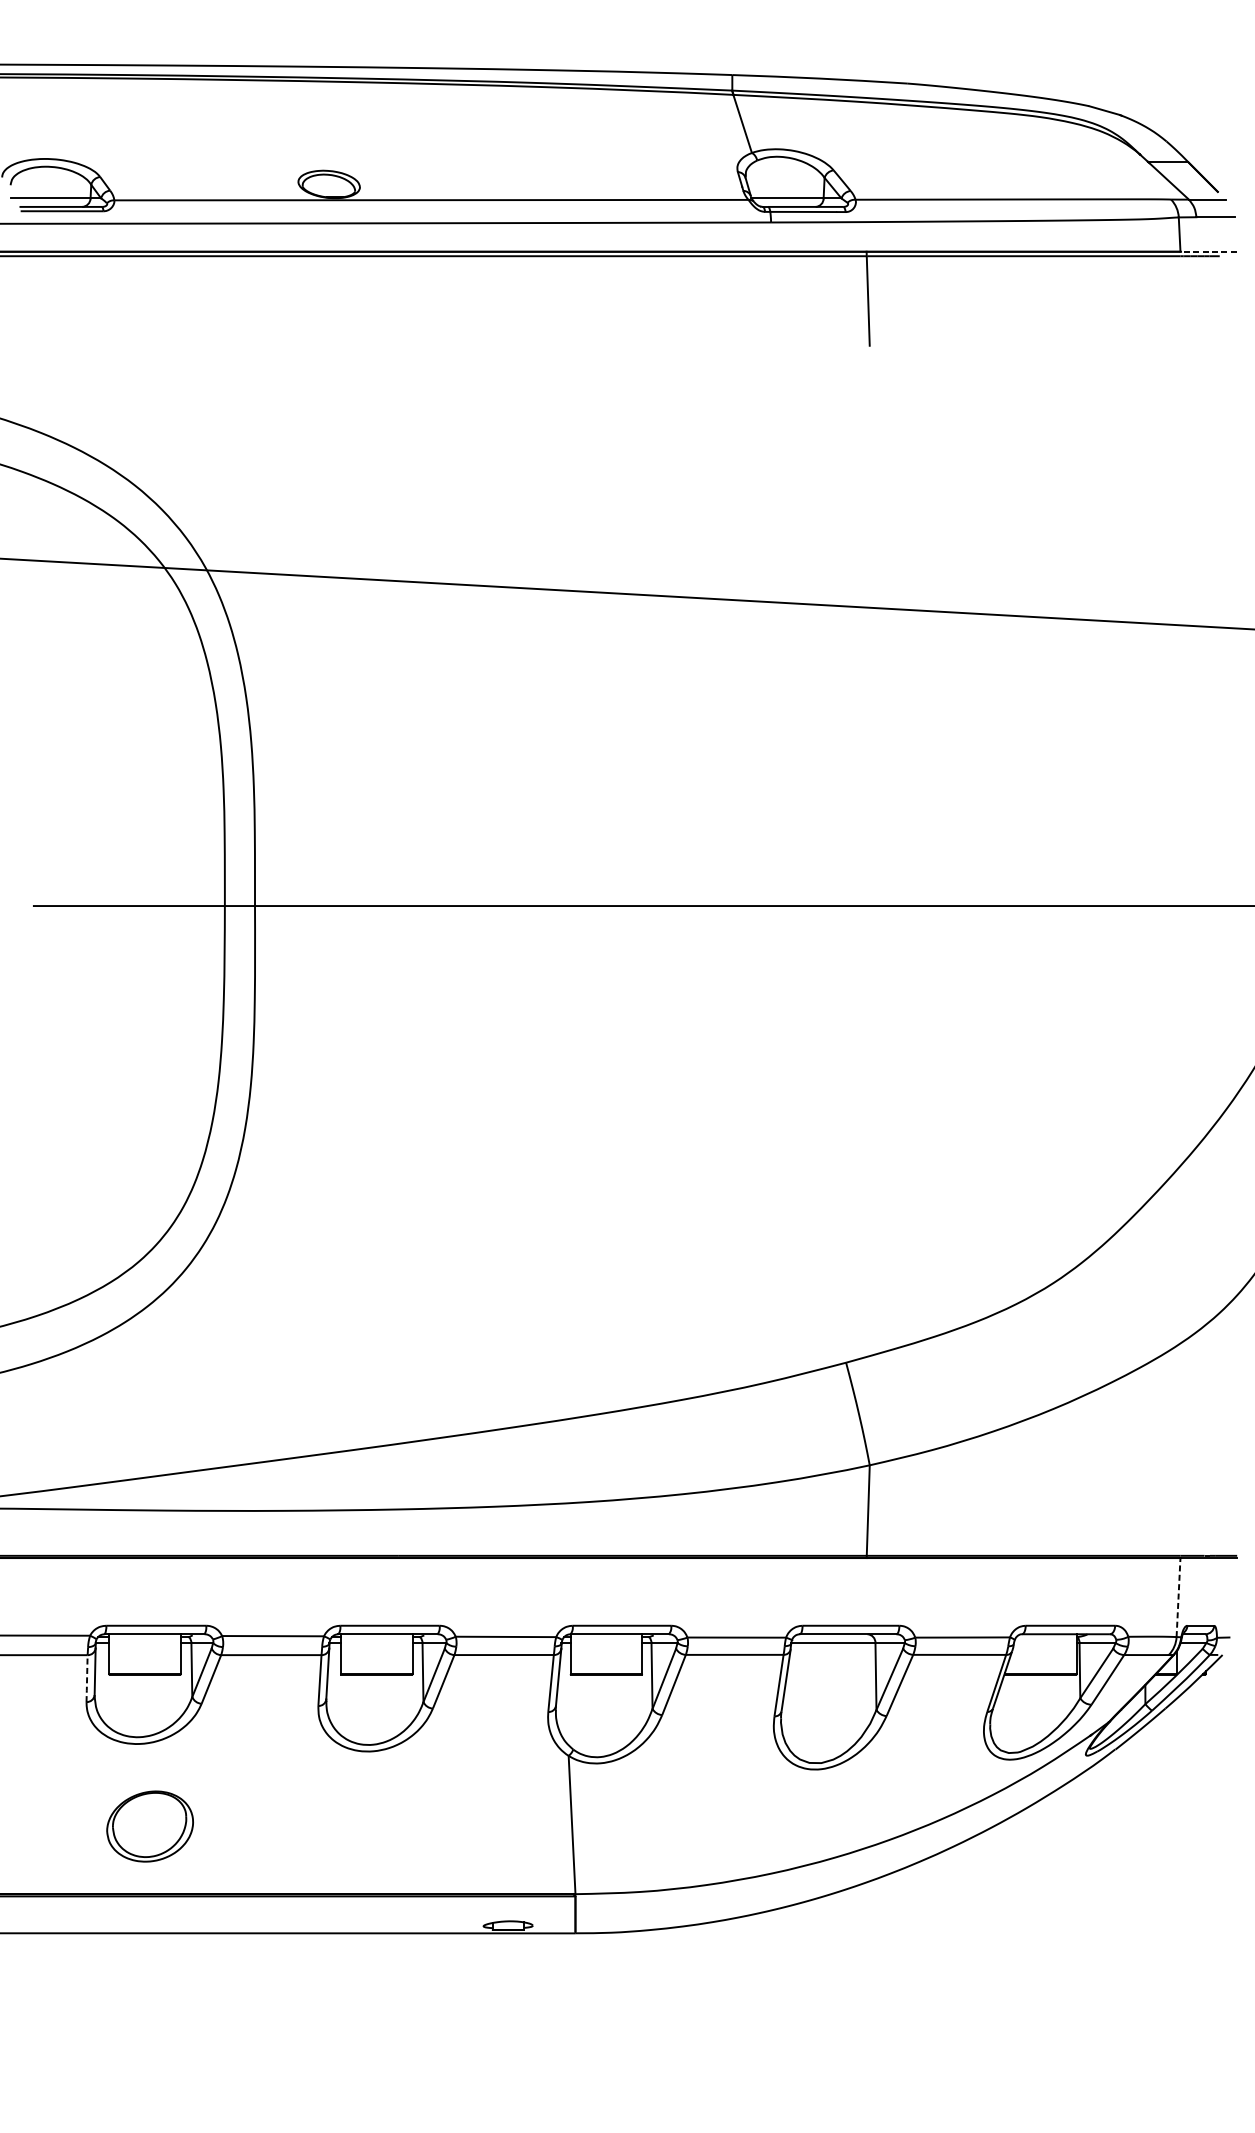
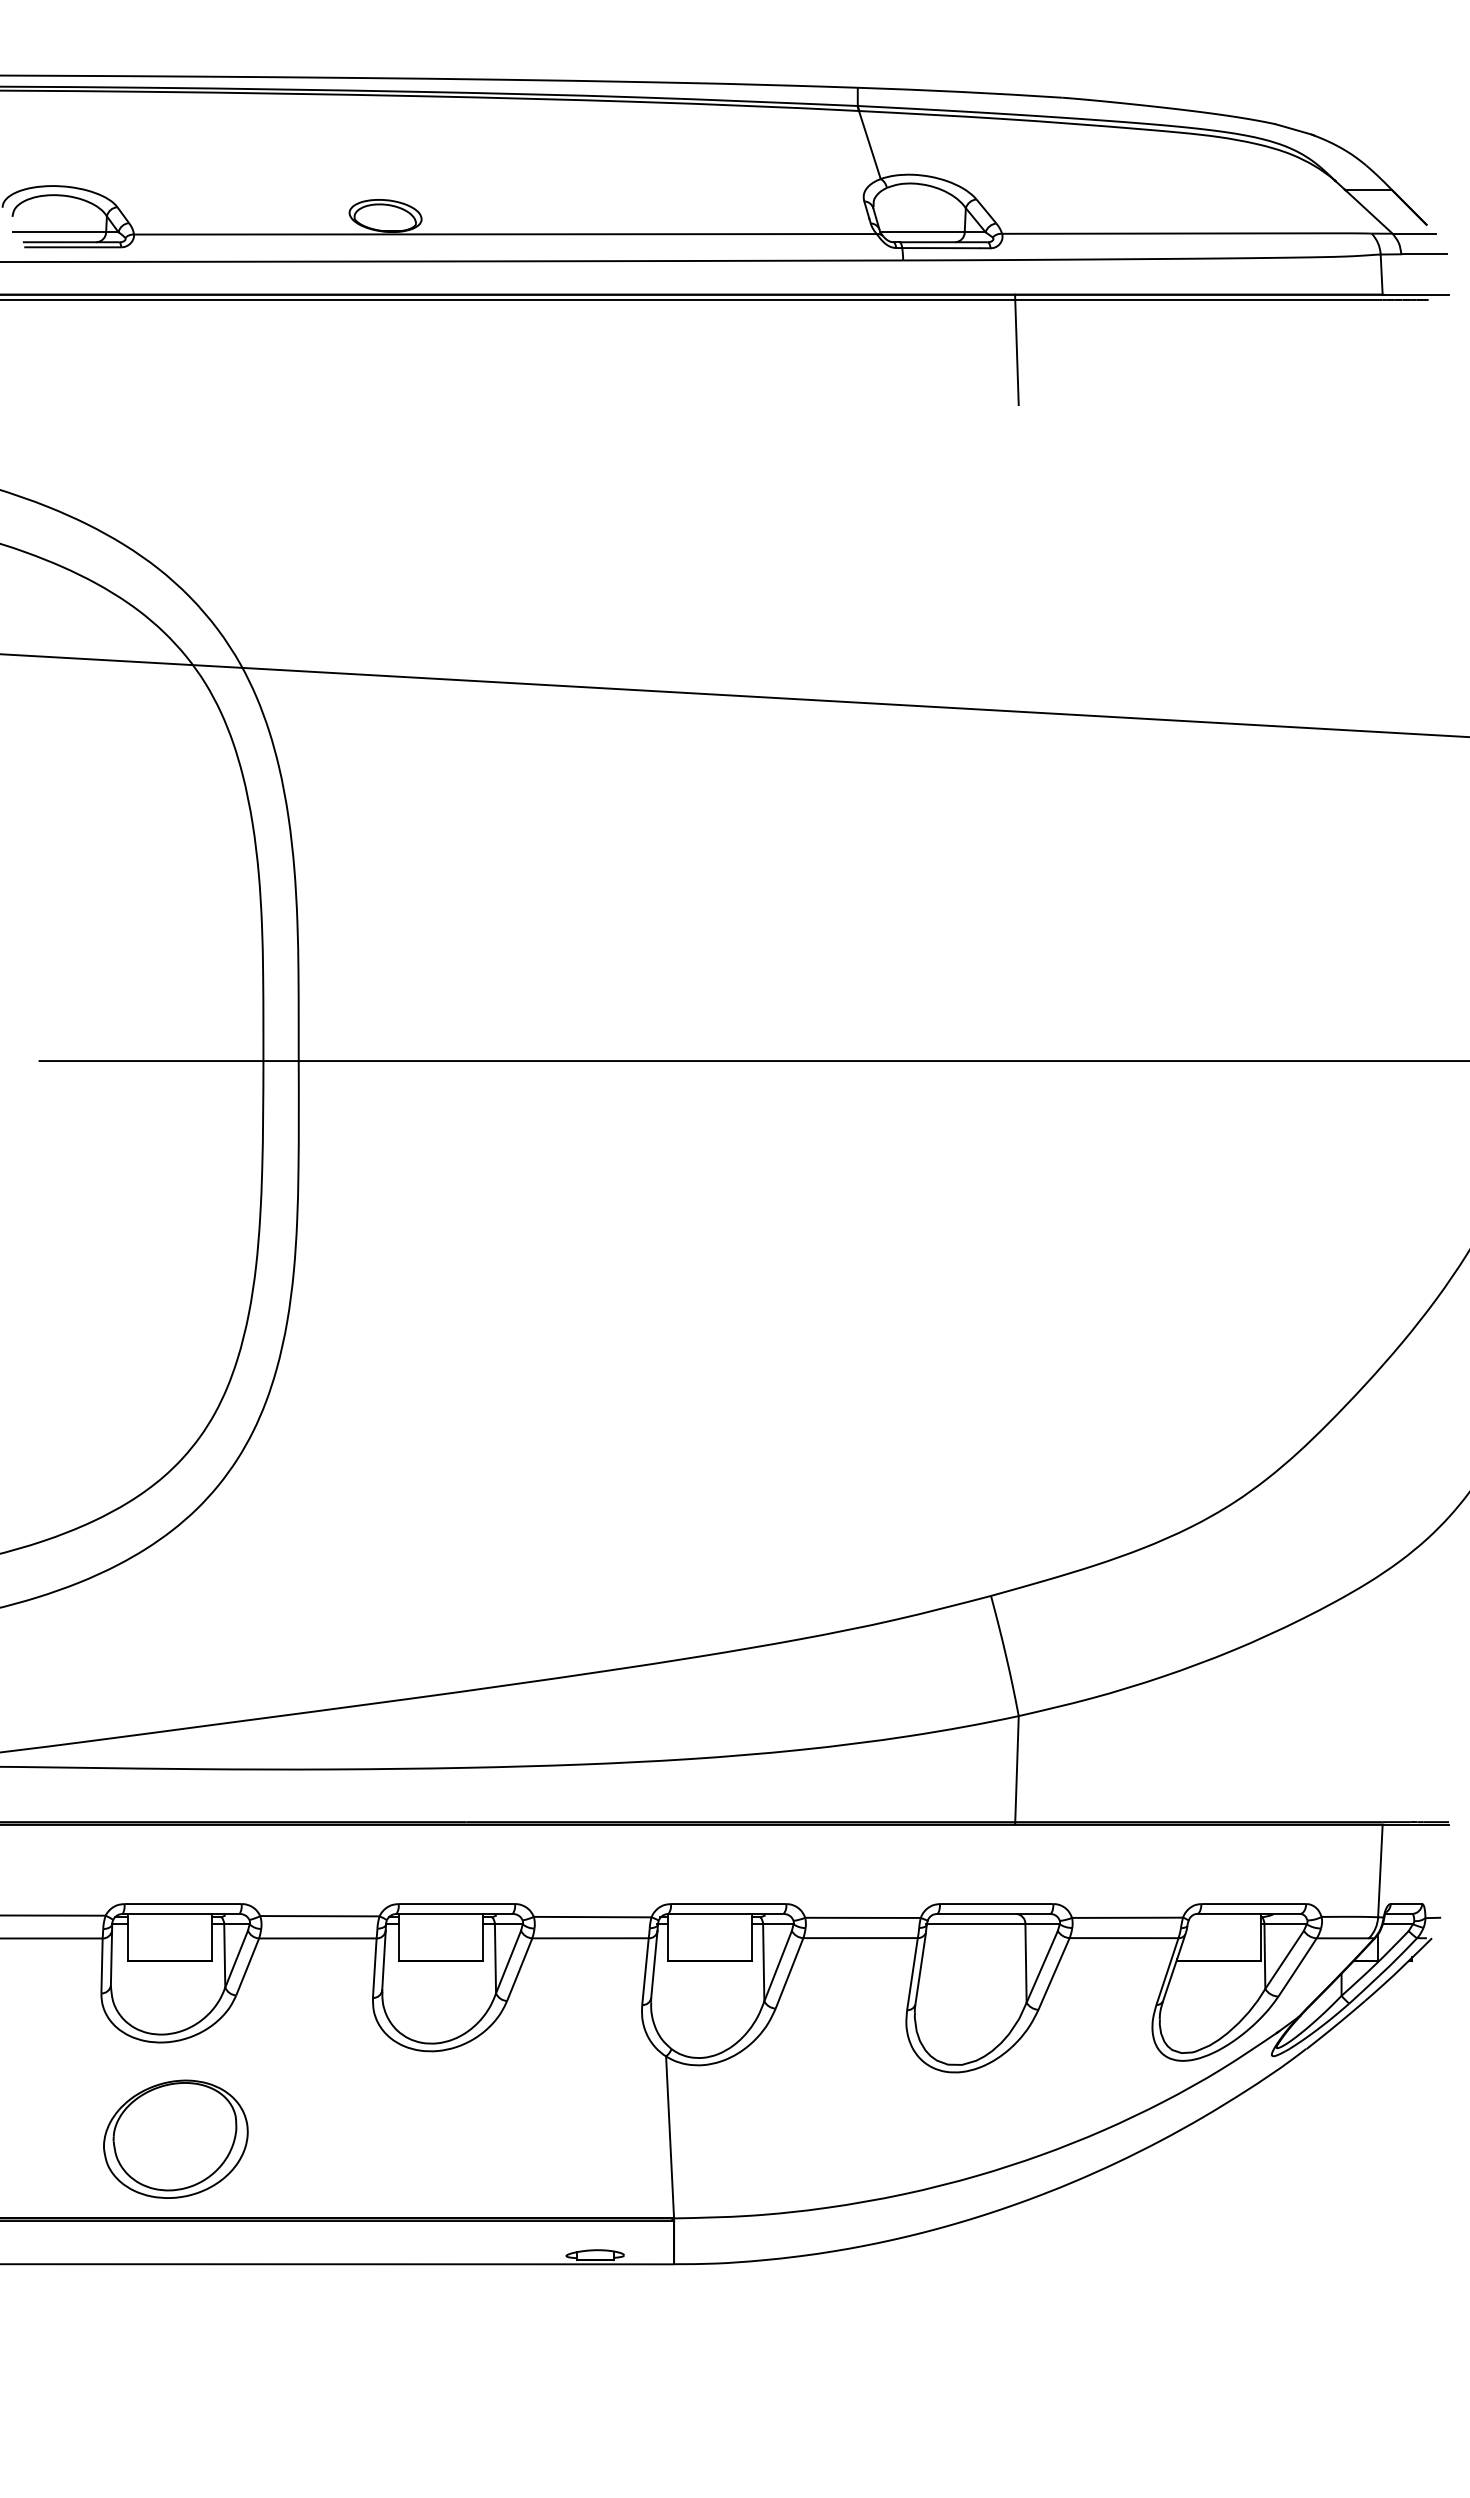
line: (1208, 251) -> (1415, 294), dashed -> solid
line: (1178, 1597) -> (1380, 1870), dashed -> solid
line: (87, 1679) -> (102, 1966), dashed -> solid
part: (149, 1825) -> (175, 2138), size x1.43

